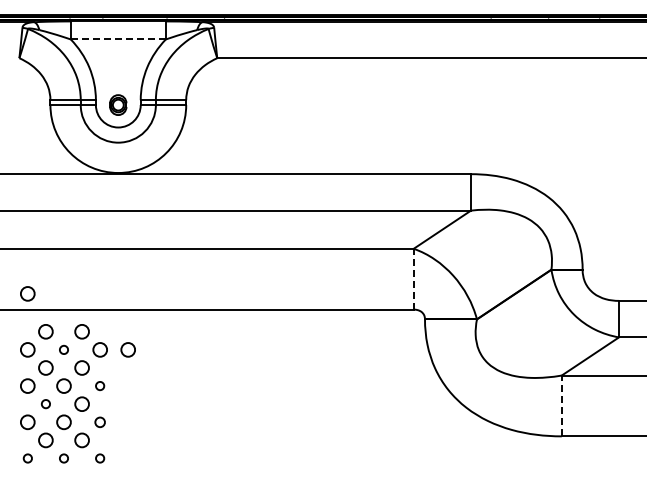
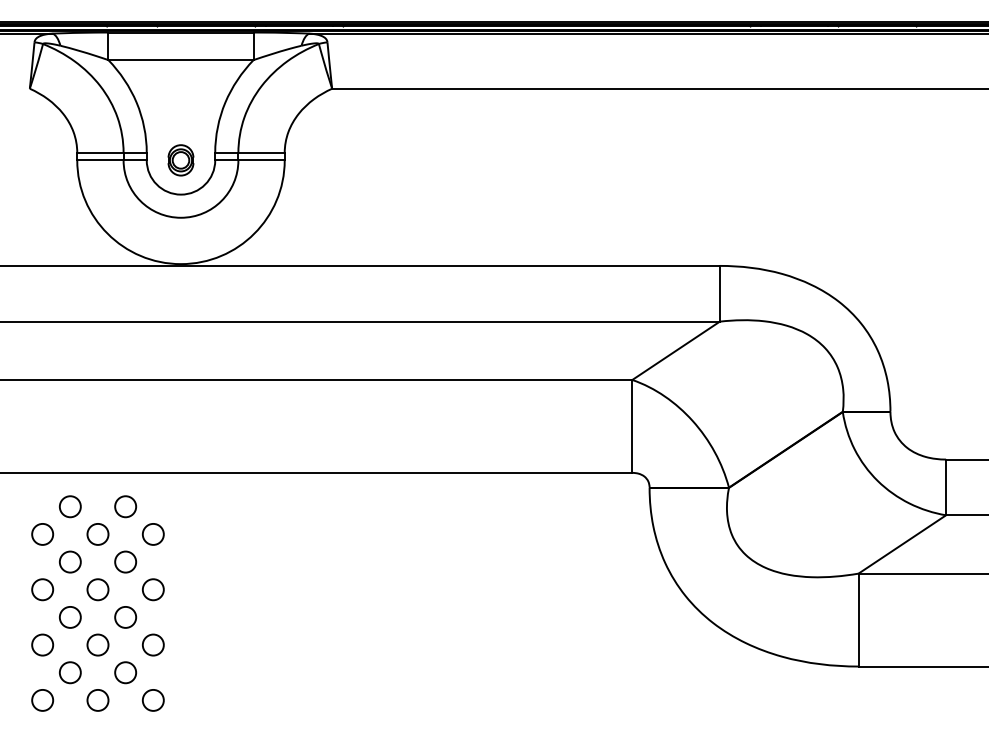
line: (117, 39) -> (179, 60), dashed -> solid
line: (413, 278) -> (632, 425), dashed -> solid
circle: (27, 293) -> (42, 448), removed
circle: (63, 349) -> (97, 533), size x1.67
circle: (127, 349) -> (195, 533), removed
circle: (99, 385) -> (152, 588), size x1.67
circle: (45, 403) -> (69, 616), size x1.67
line: (561, 405) -> (858, 619), dashed -> solid
circle: (99, 422) -> (152, 645), size x1.43
circle: (27, 458) -> (42, 700), size x1.67
circle: (63, 458) -> (97, 700), size x1.67
circle: (99, 458) -> (152, 700), size x1.67

